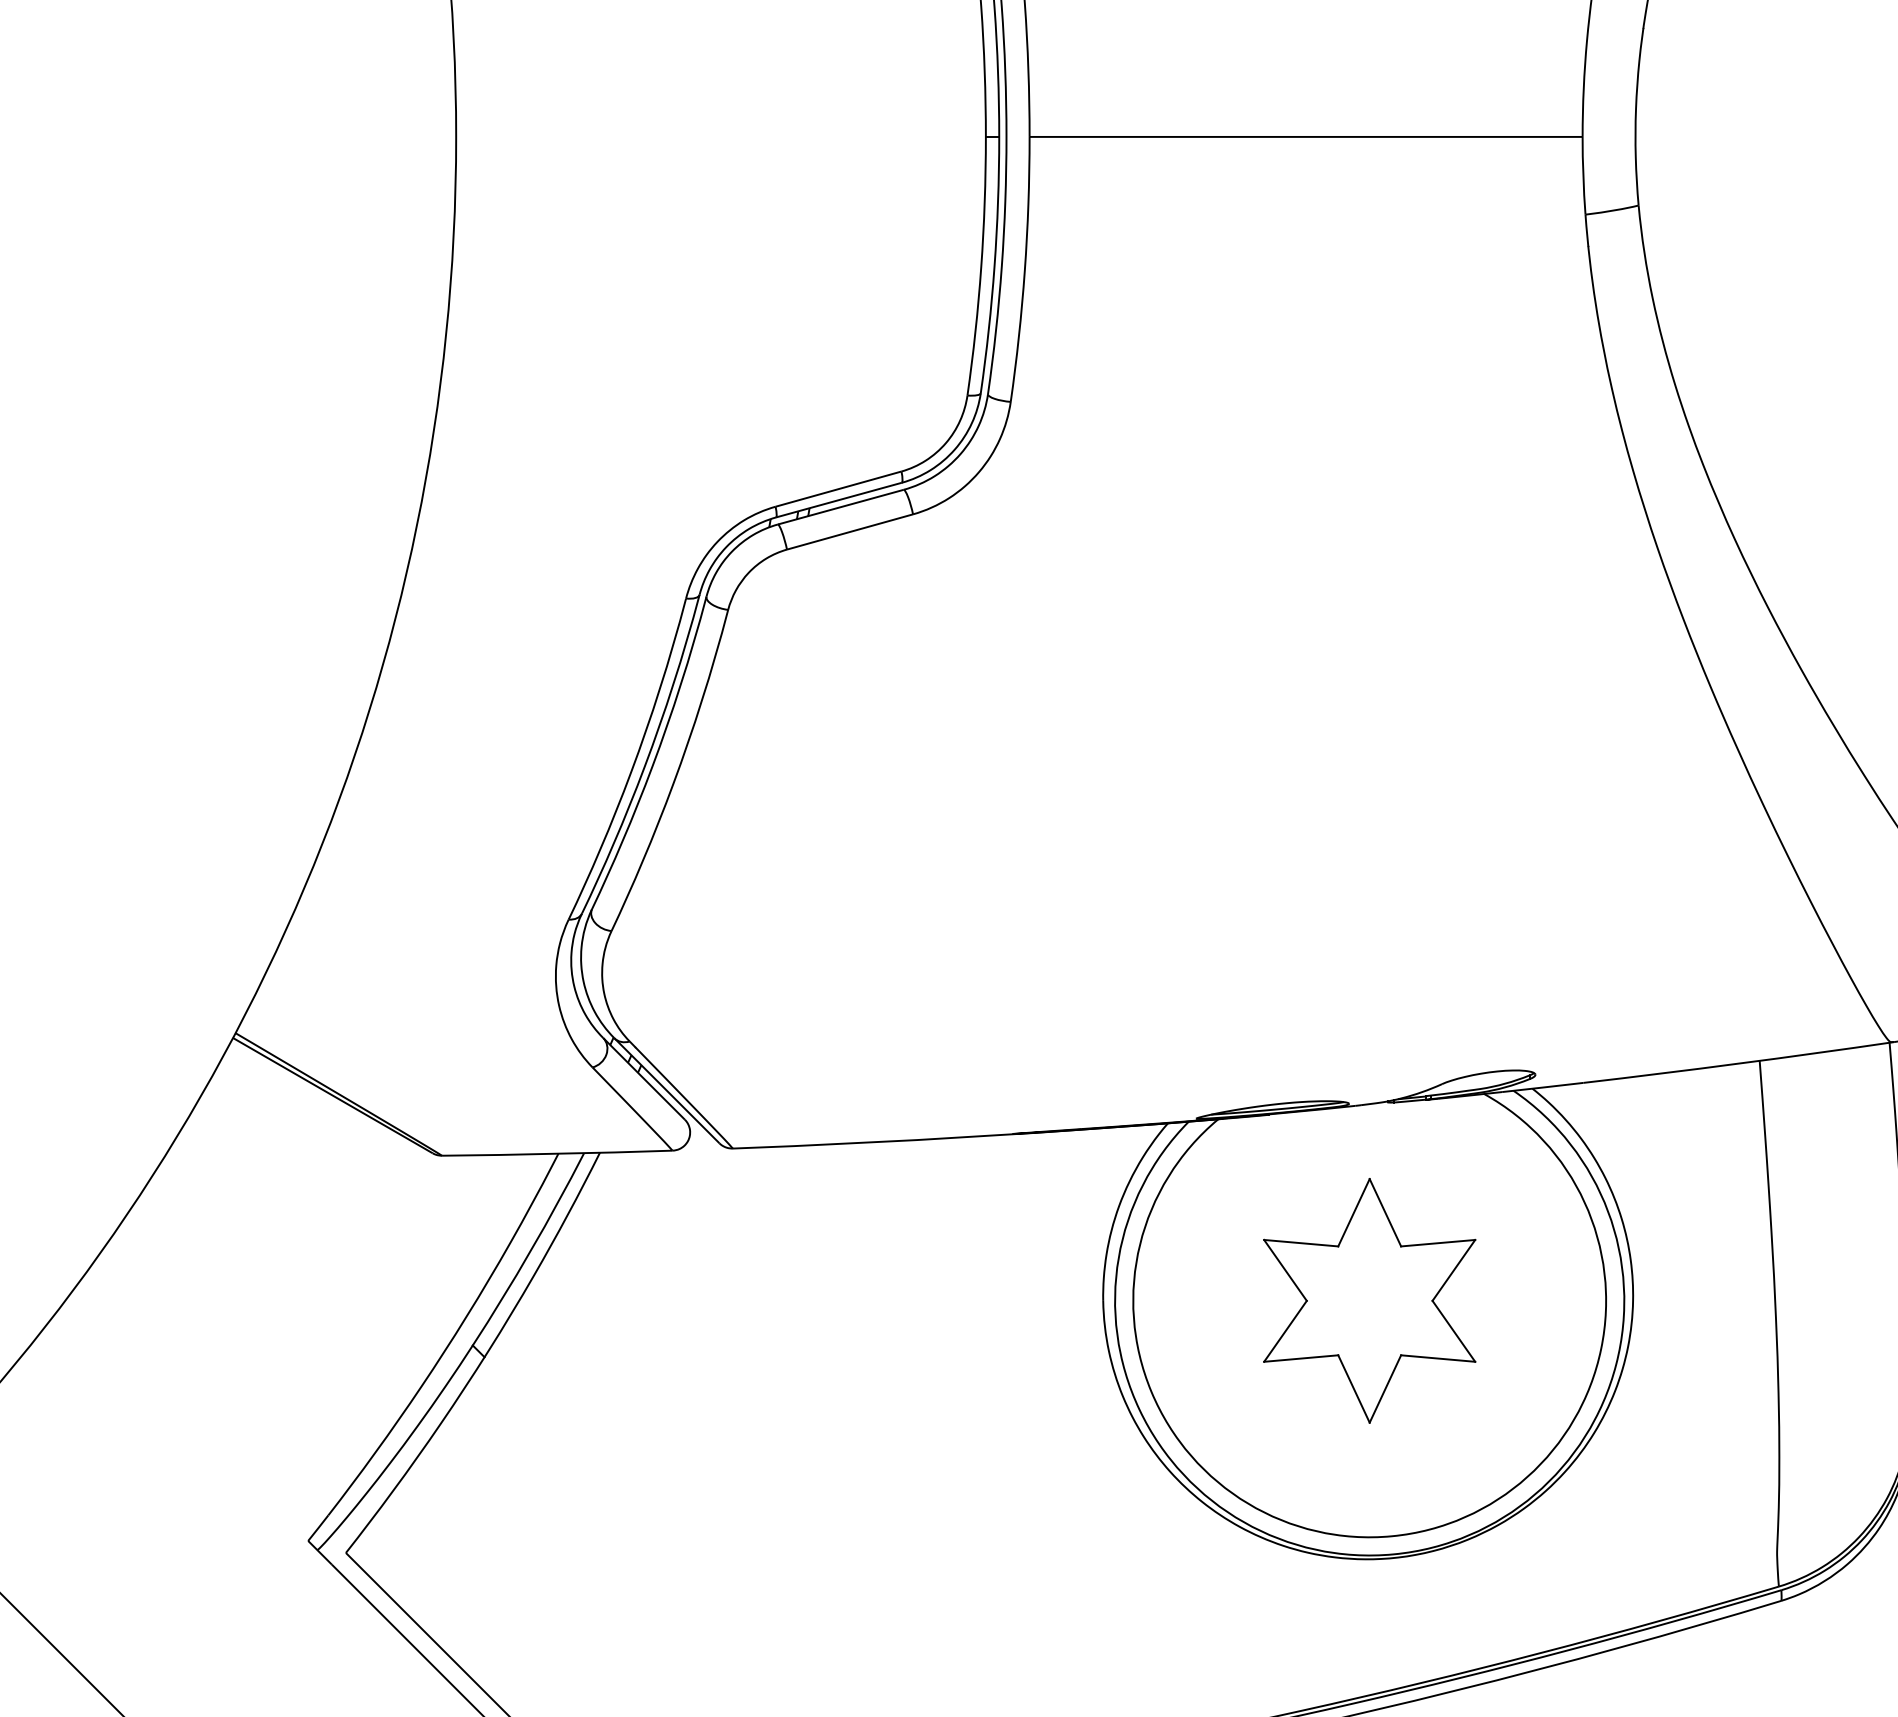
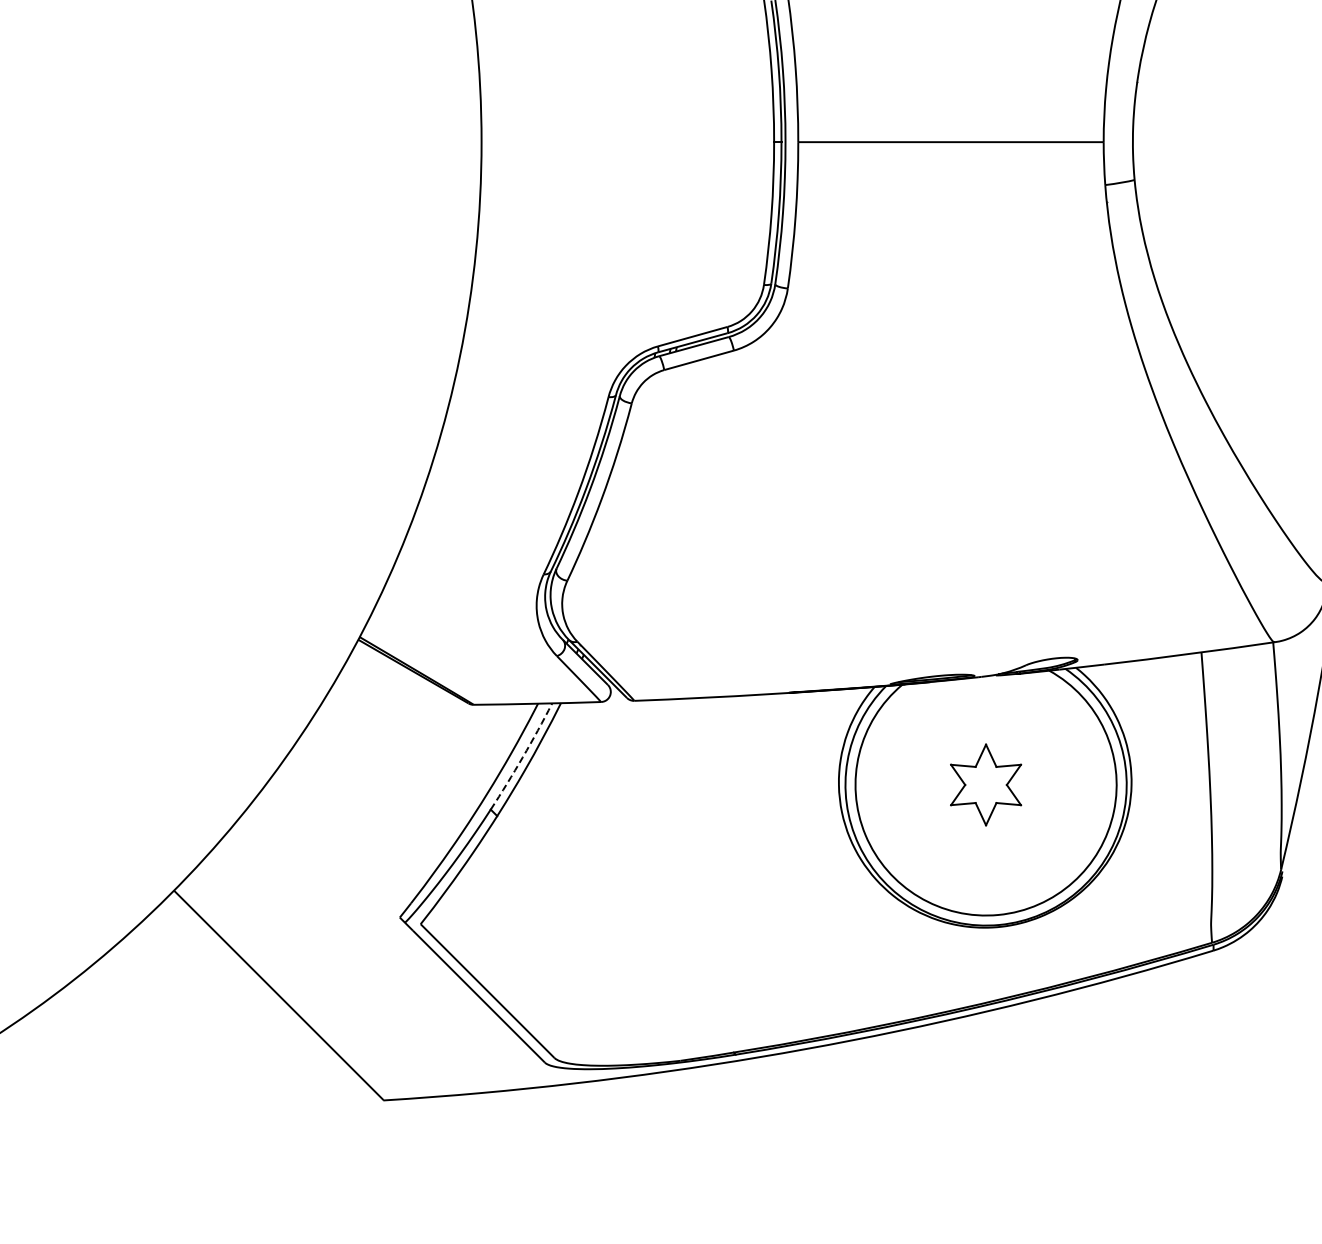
arc: (530, 1251) -> (522, 757), solid -> dashed
part: (1368, 1300) -> (985, 784), size x0.6

